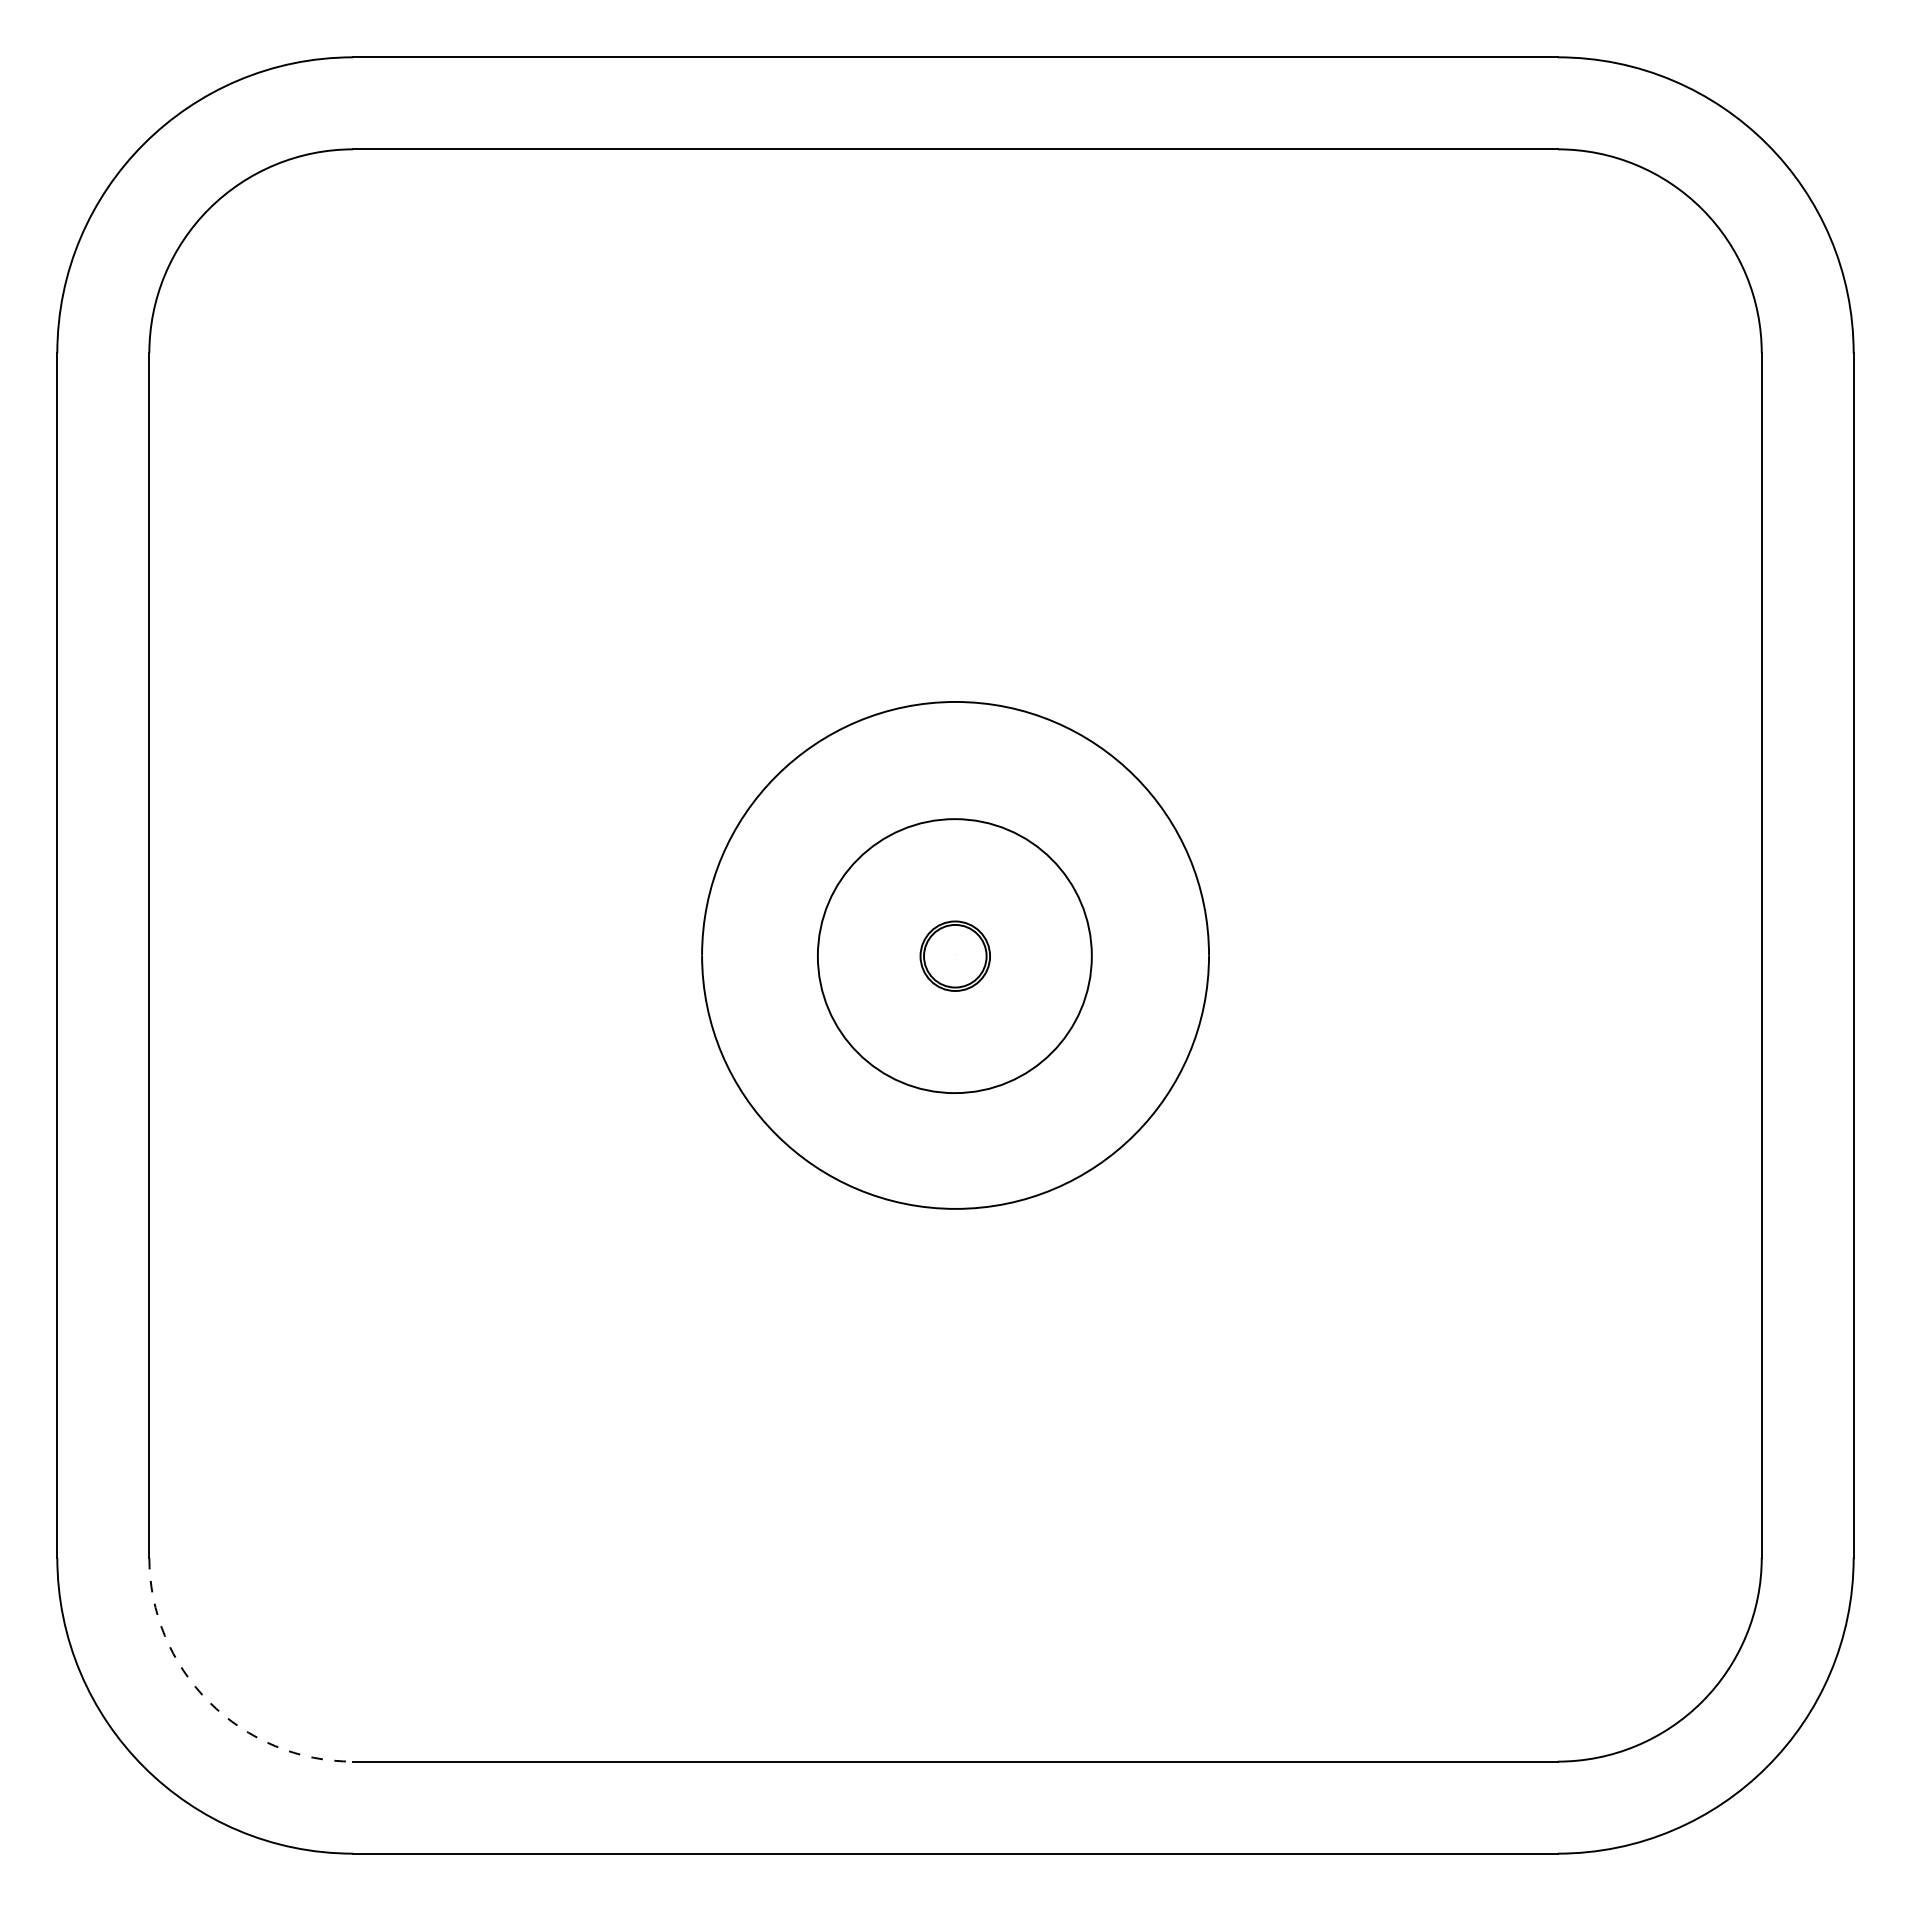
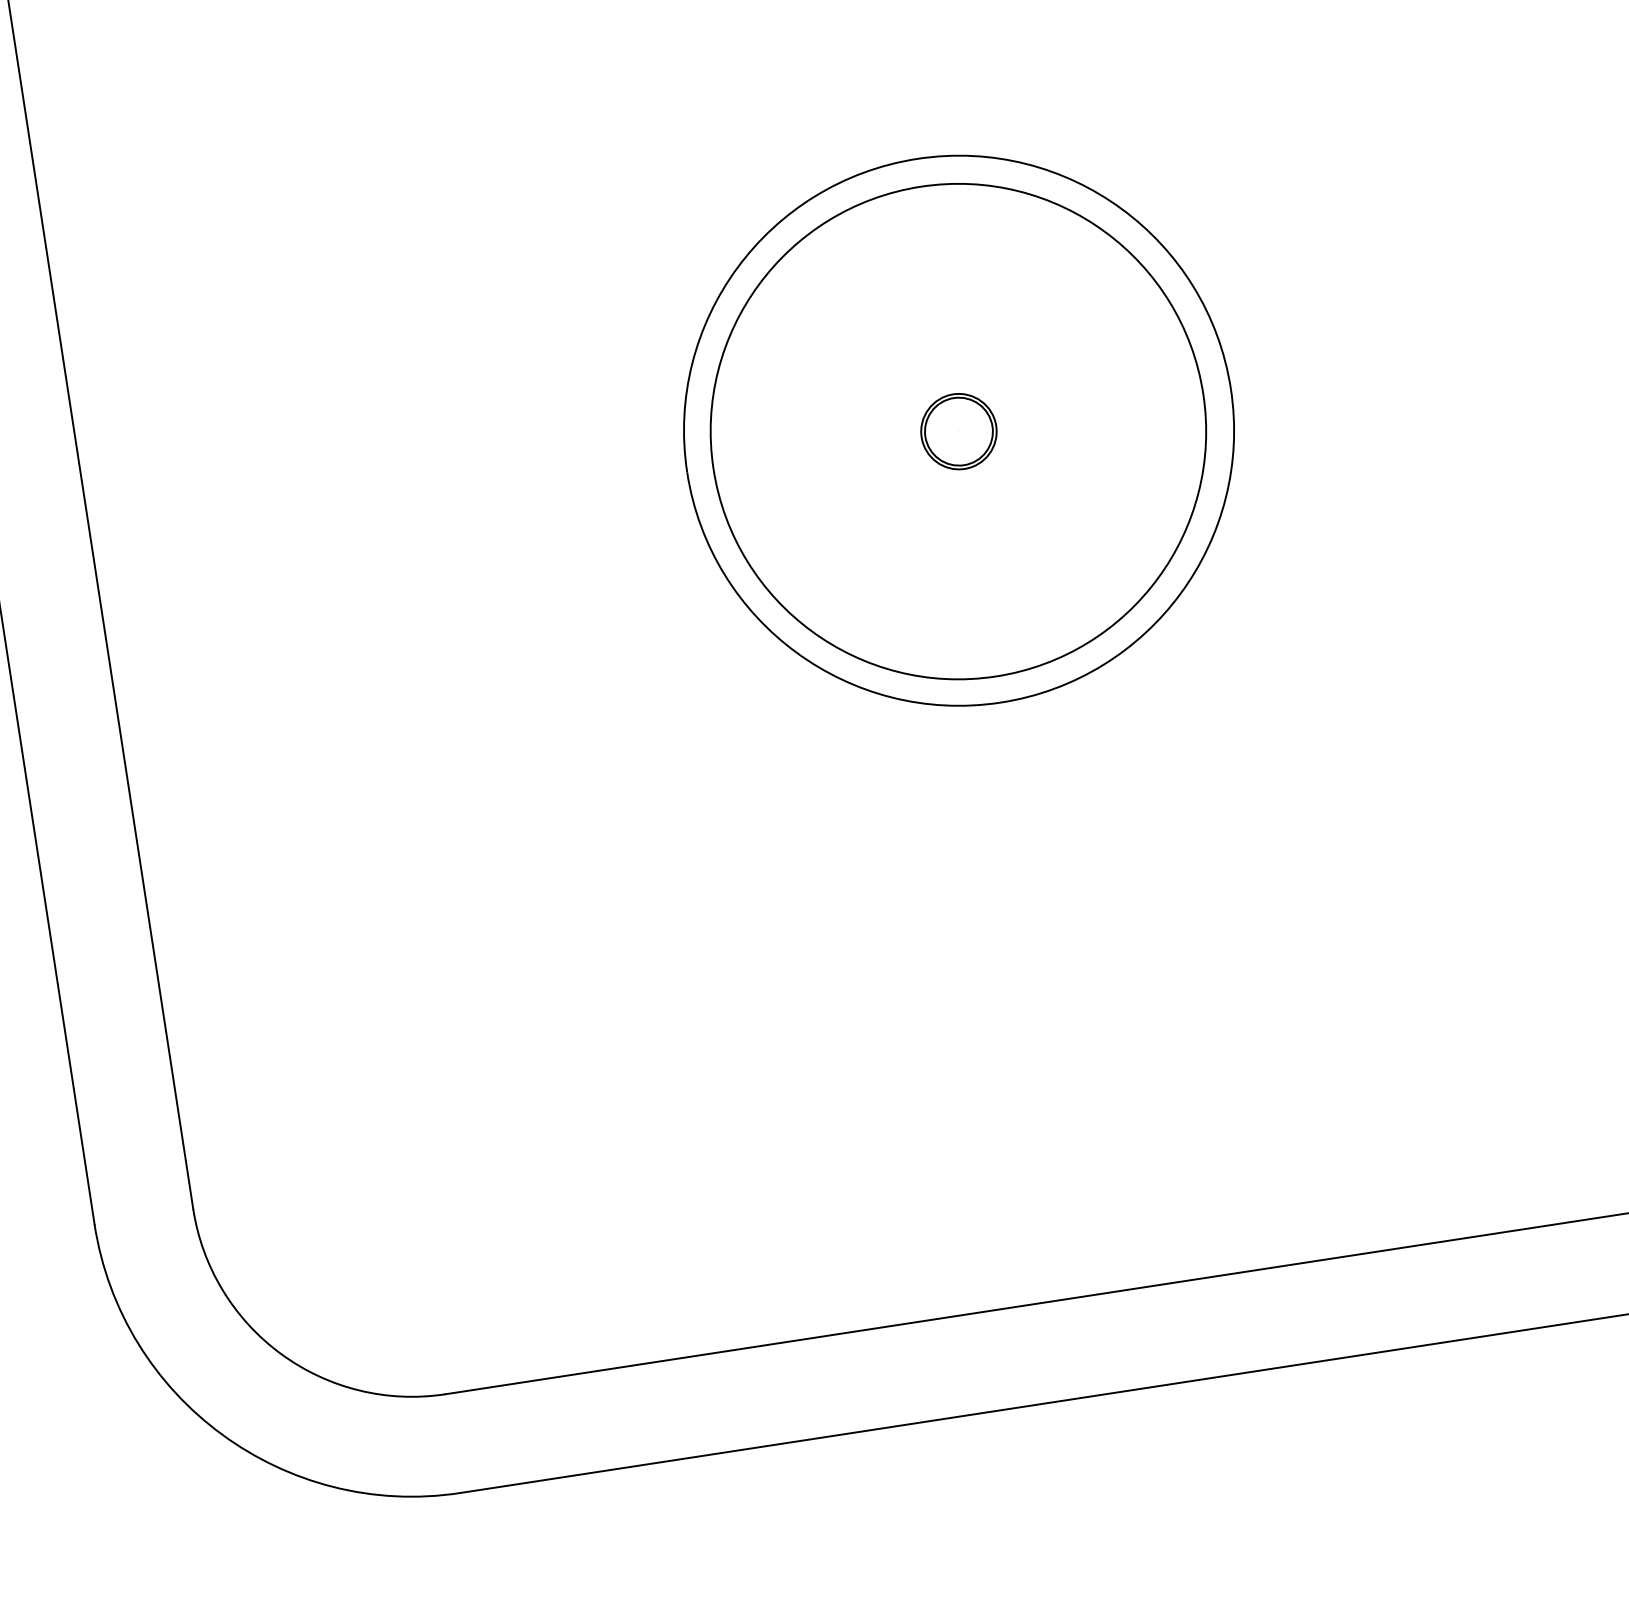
circle: (954, 955) -> (957, 430), size x1.67
arc: (209, 1701) -> (281, 1353), dashed -> solid

